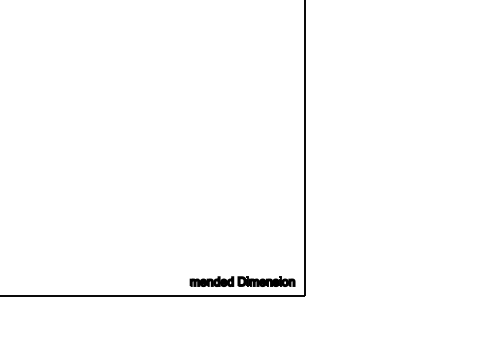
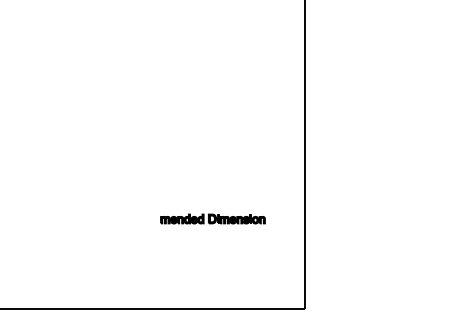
part: (242, 281) -> (212, 218), moved

